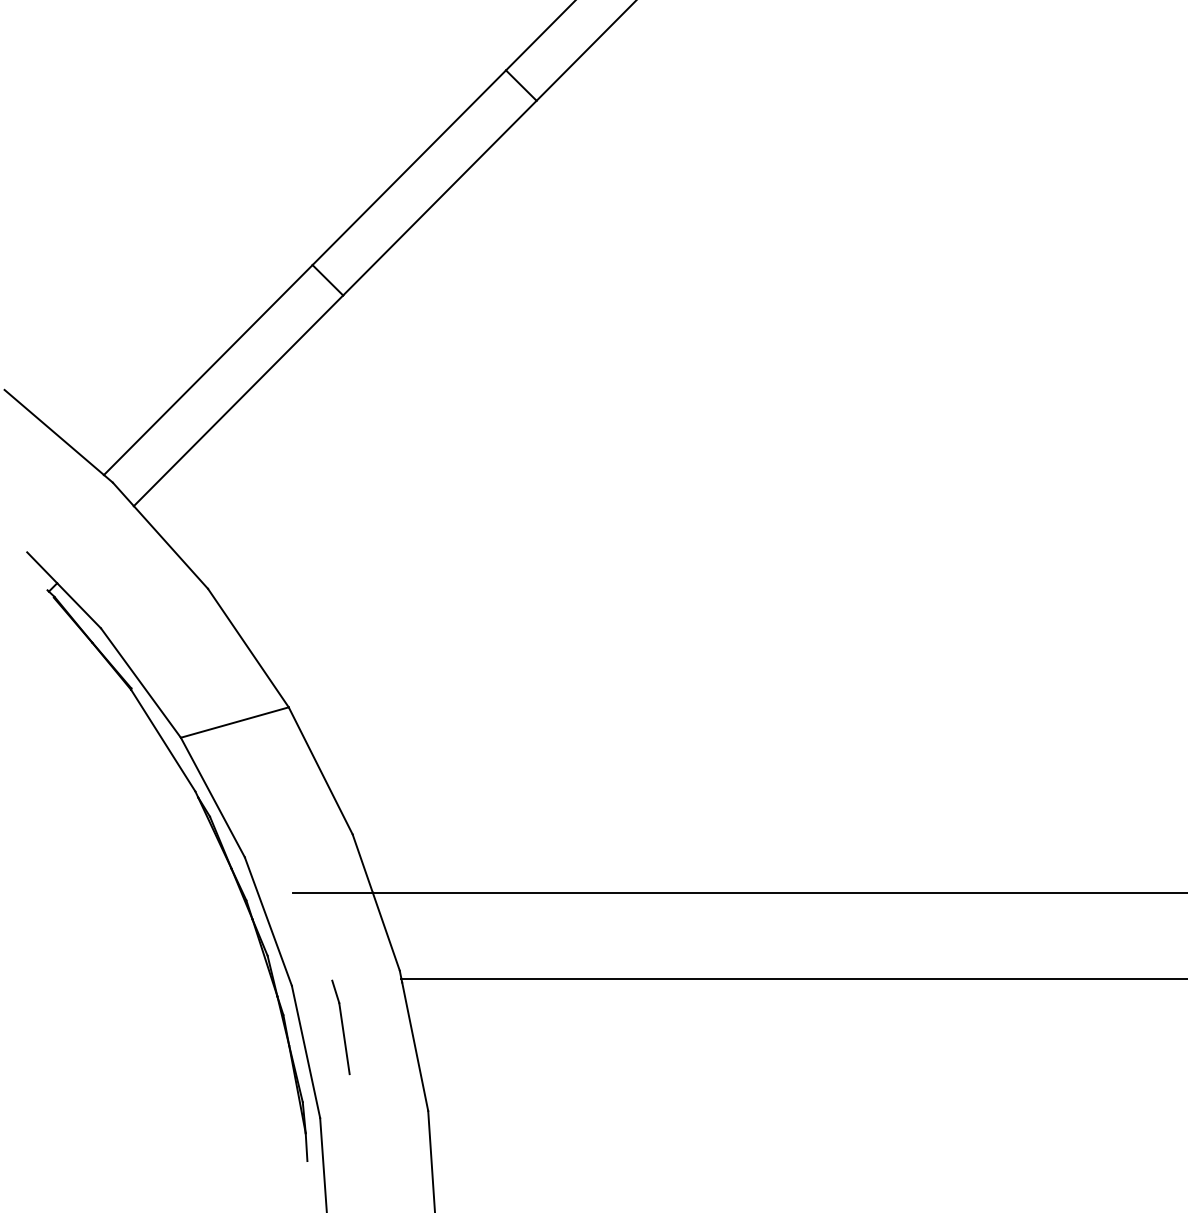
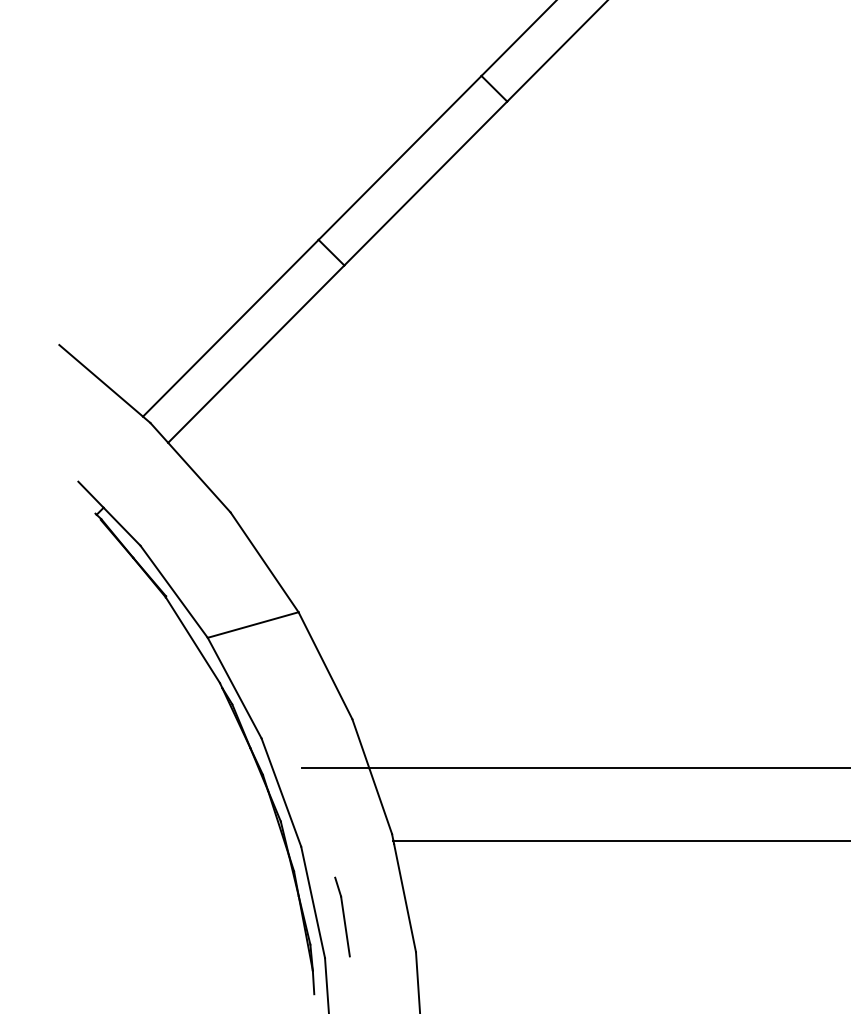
part: (340, 1027) -> (342, 917), moved

